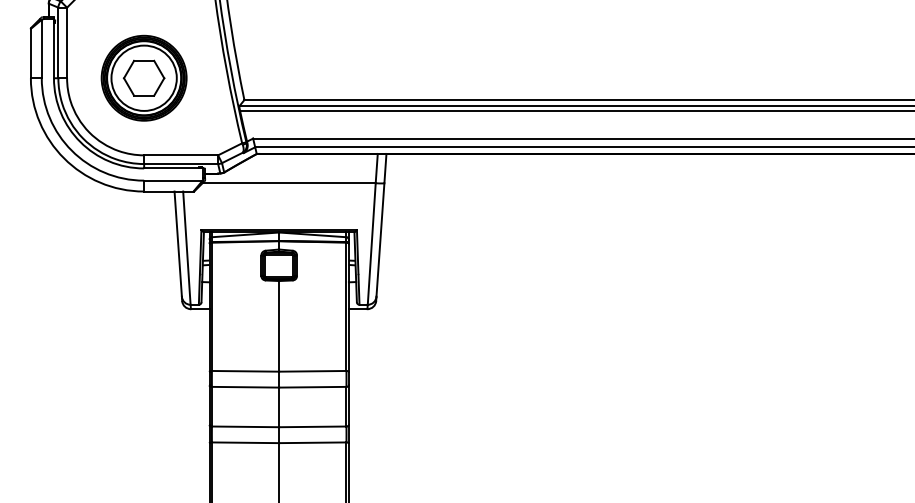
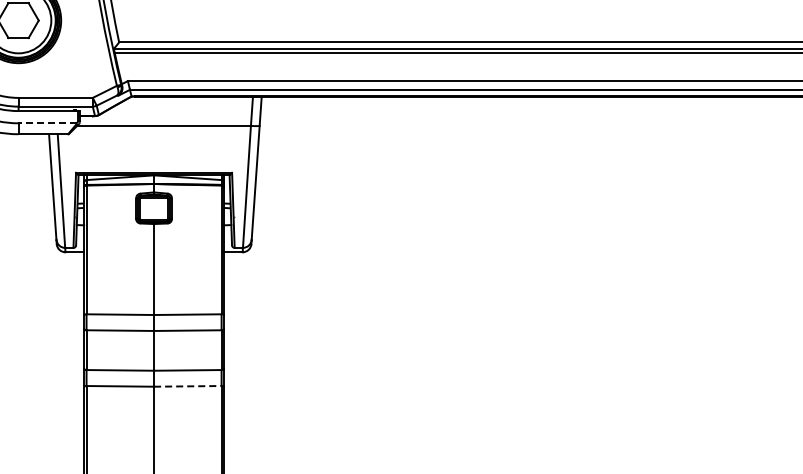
line: (172, 180) -> (47, 123), solid -> dashed
line: (312, 442) -> (187, 386), solid -> dashed

